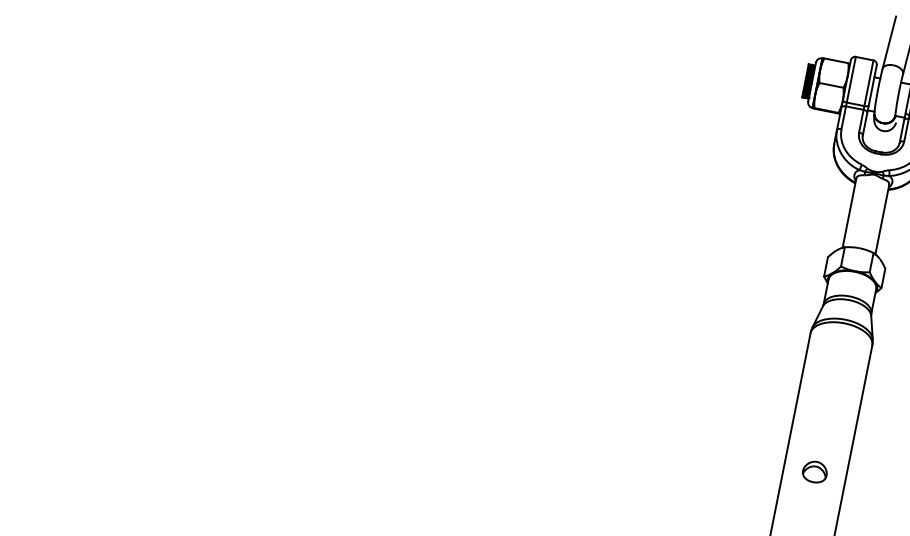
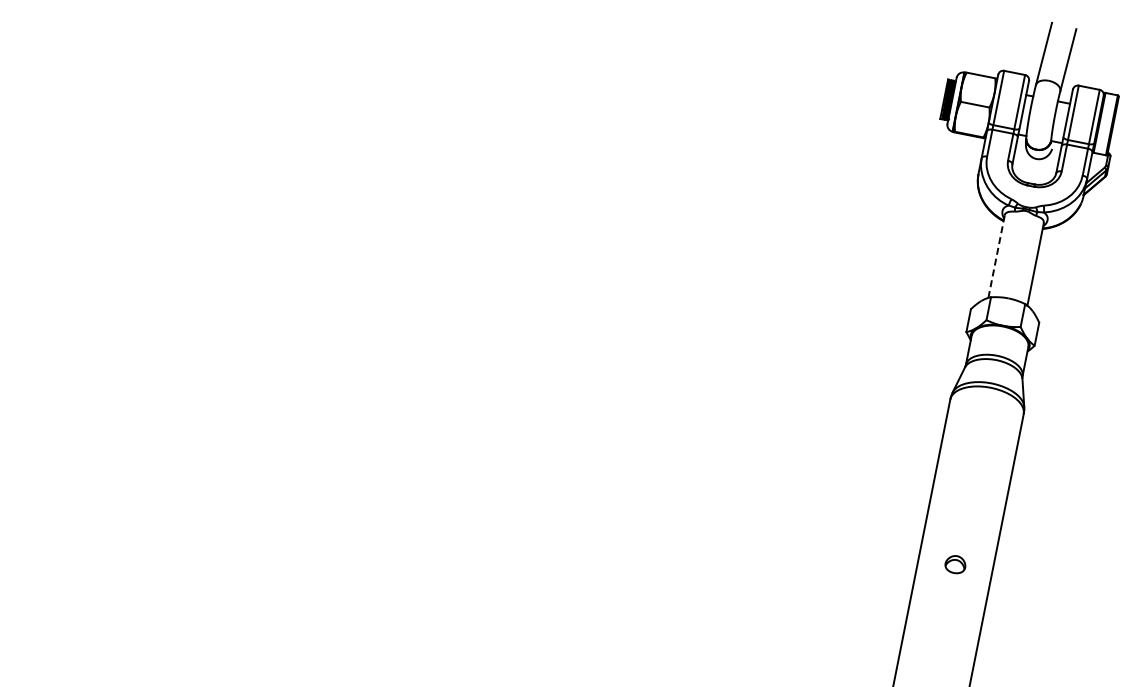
line: (849, 213) -> (996, 257), solid -> dashed
part: (814, 471) -> (955, 564), size x0.7

